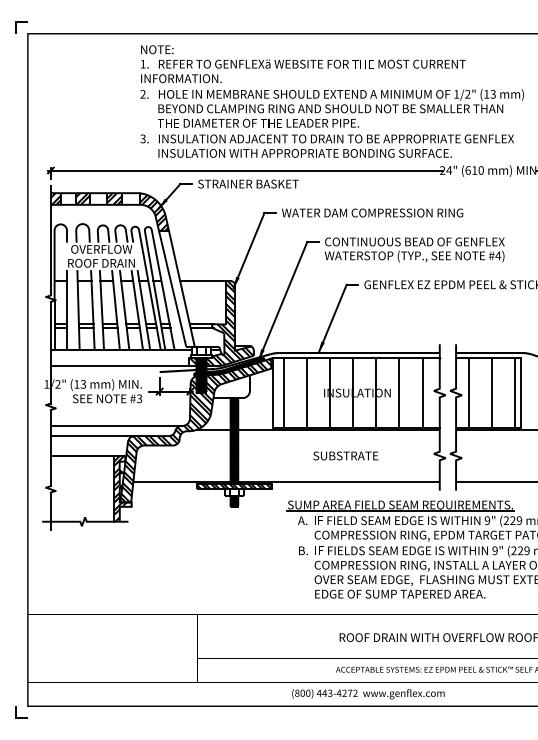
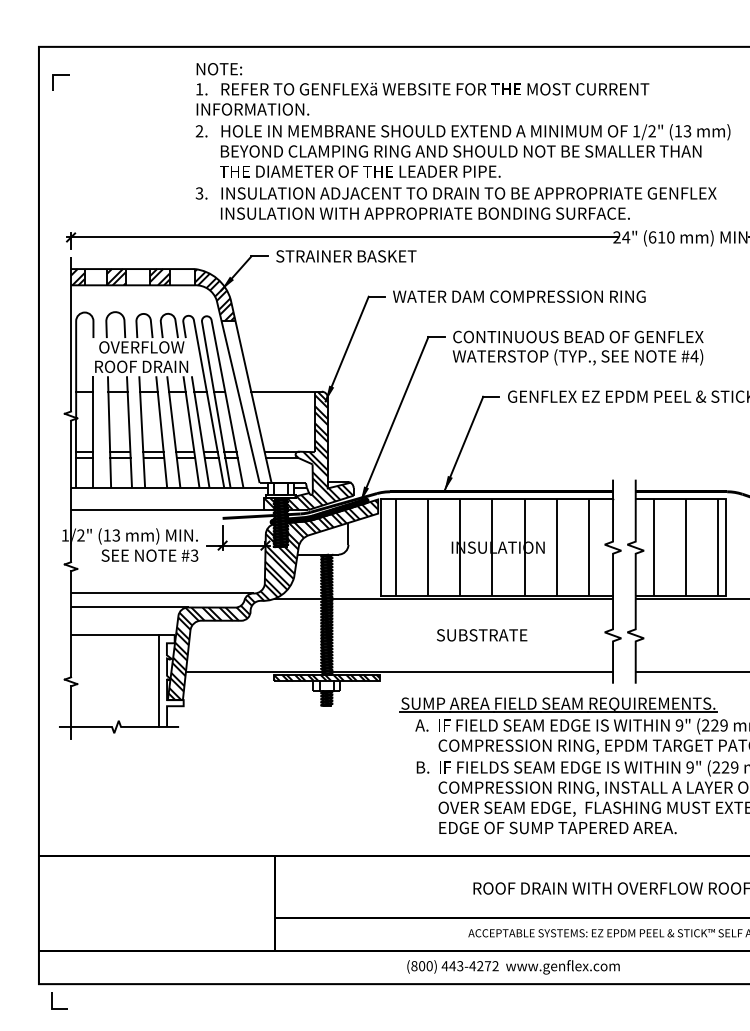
line: (21, 22) -> (60, 75), moved
hatch: (122, 488) -> (170, 680), removed
line: (16, 712) -> (52, 1001), moved

